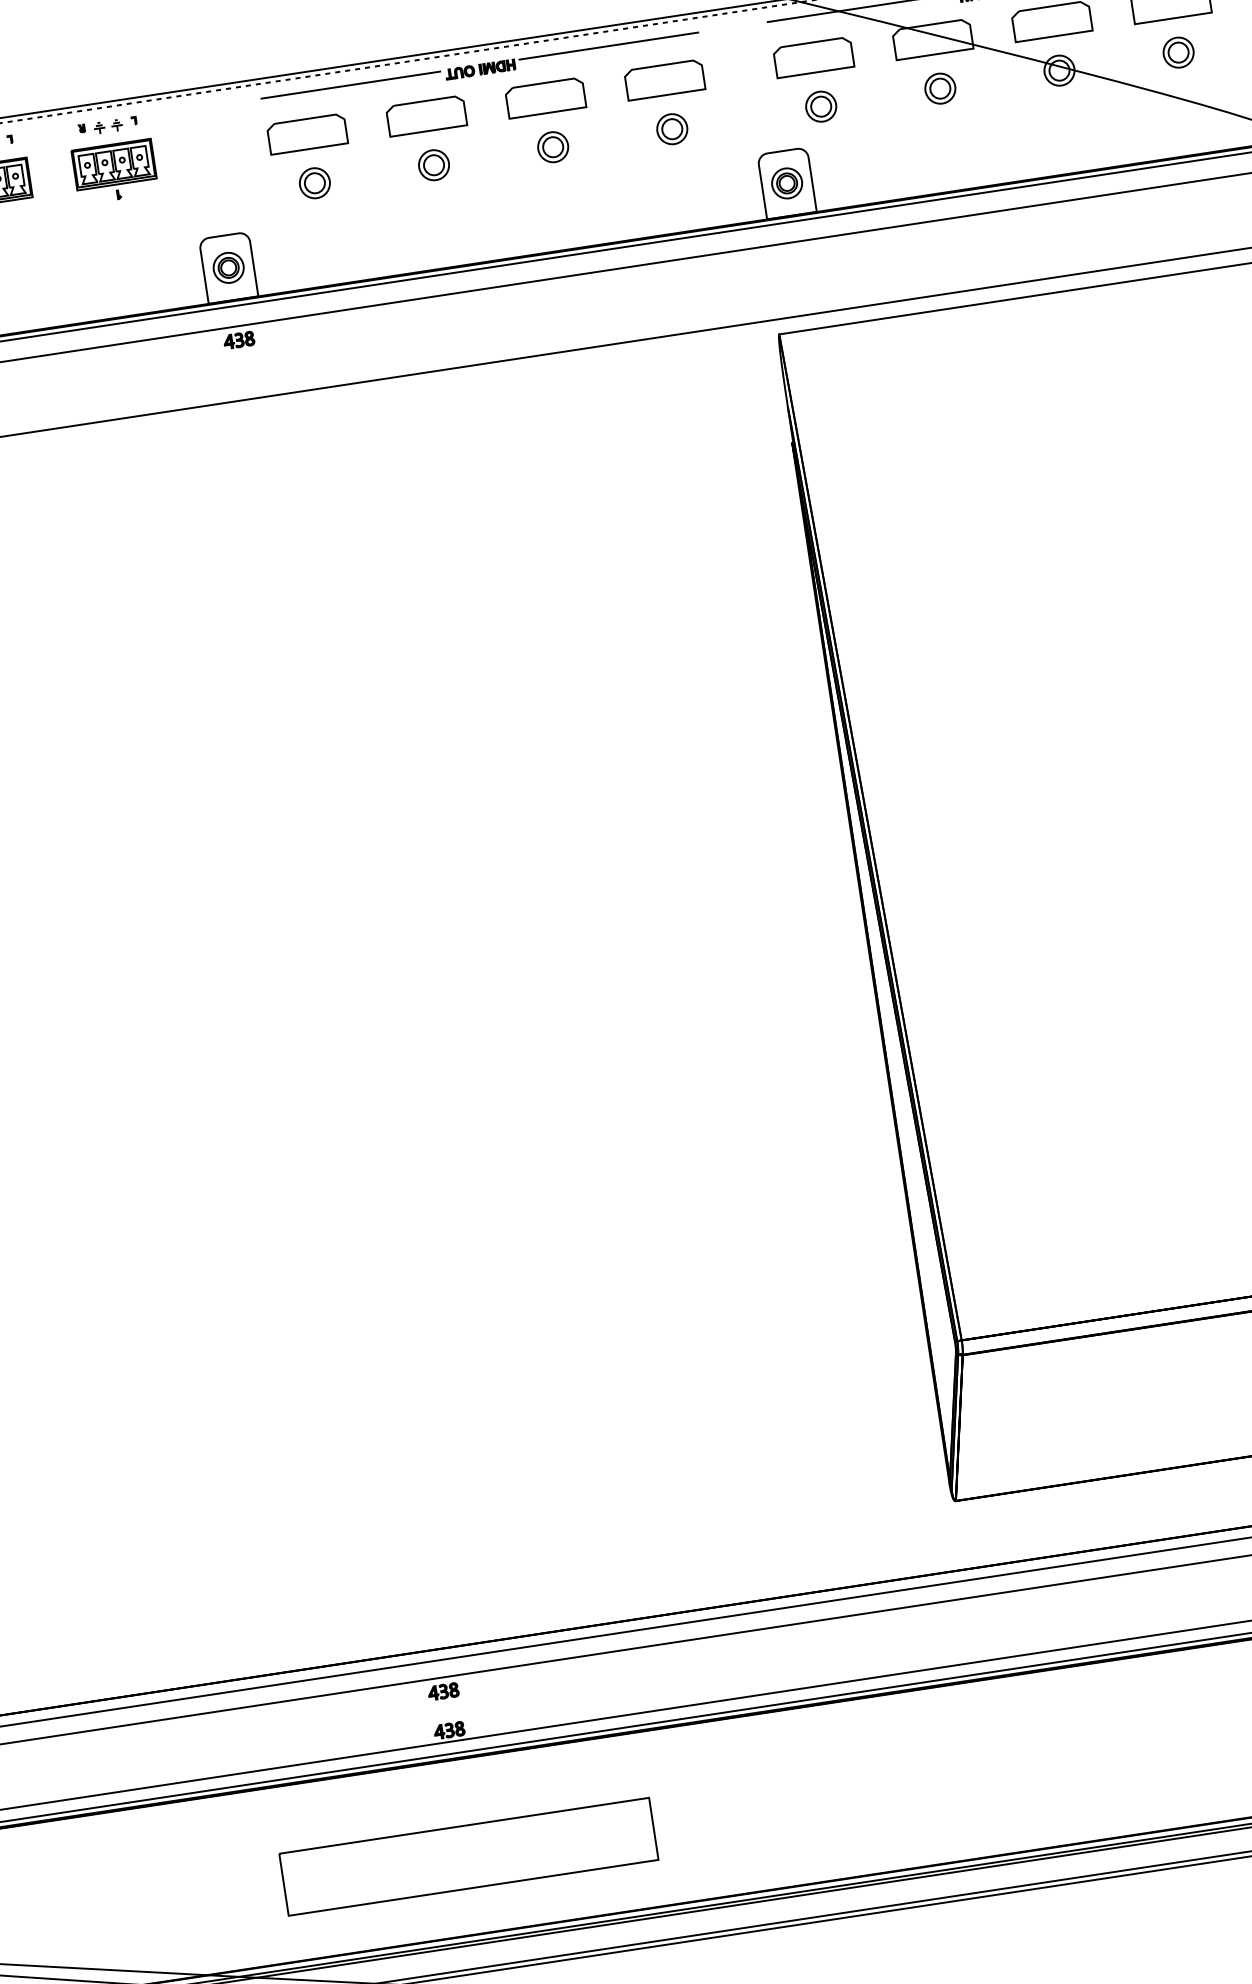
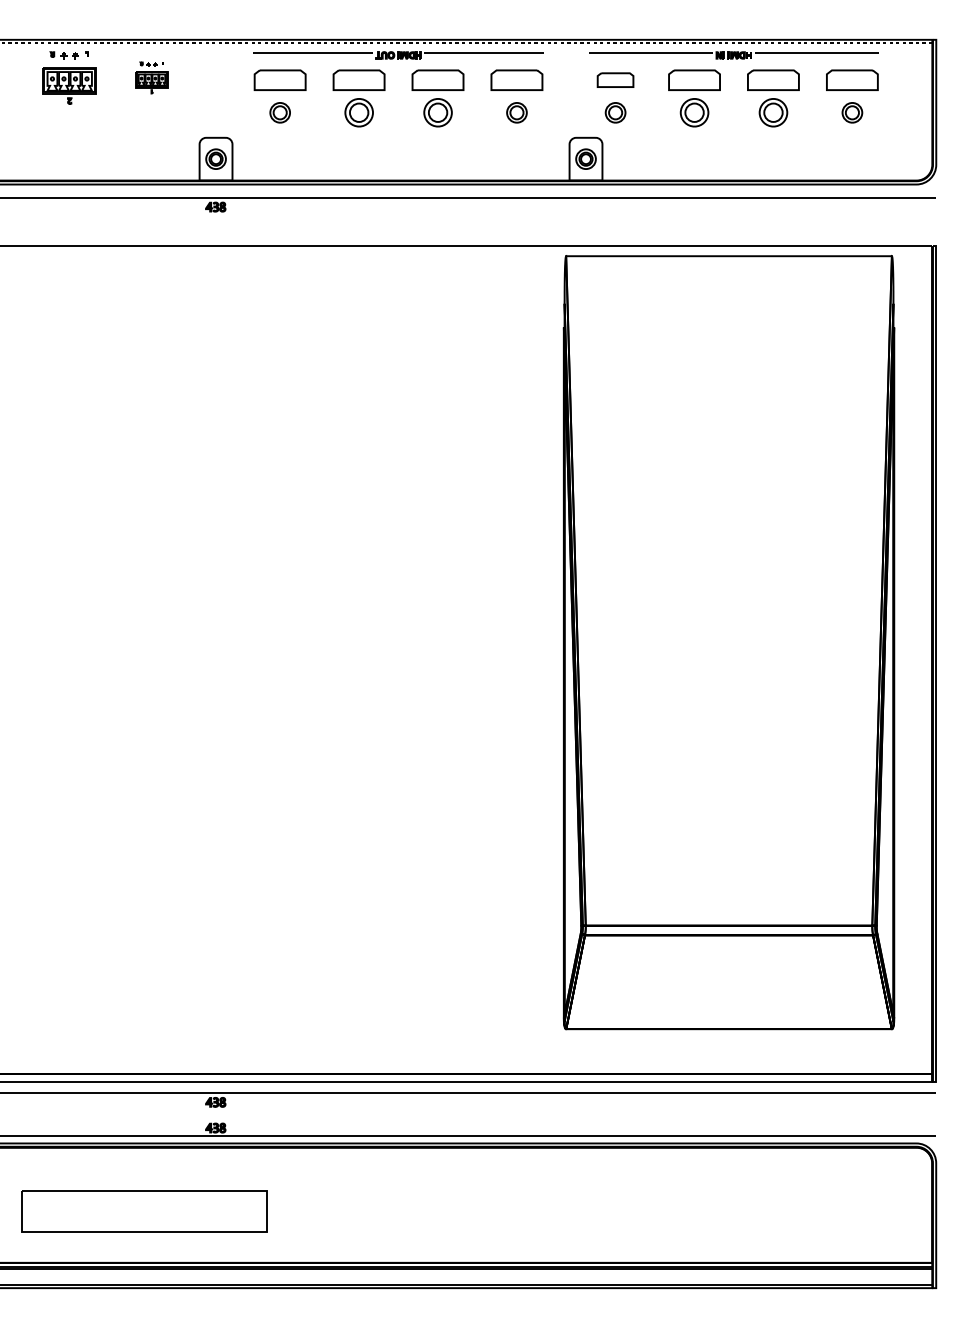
part: (813, 56) -> (615, 79), size x0.7
part: (1059, 70) -> (773, 112), size x1.4
part: (940, 88) -> (694, 112), size x1.4
part: (552, 146) -> (437, 112), size x1.4
part: (112, 159) -> (151, 77), size x0.6
part: (433, 164) -> (358, 112), size x1.4
part: (469, 1856) -> (144, 1211), moved

